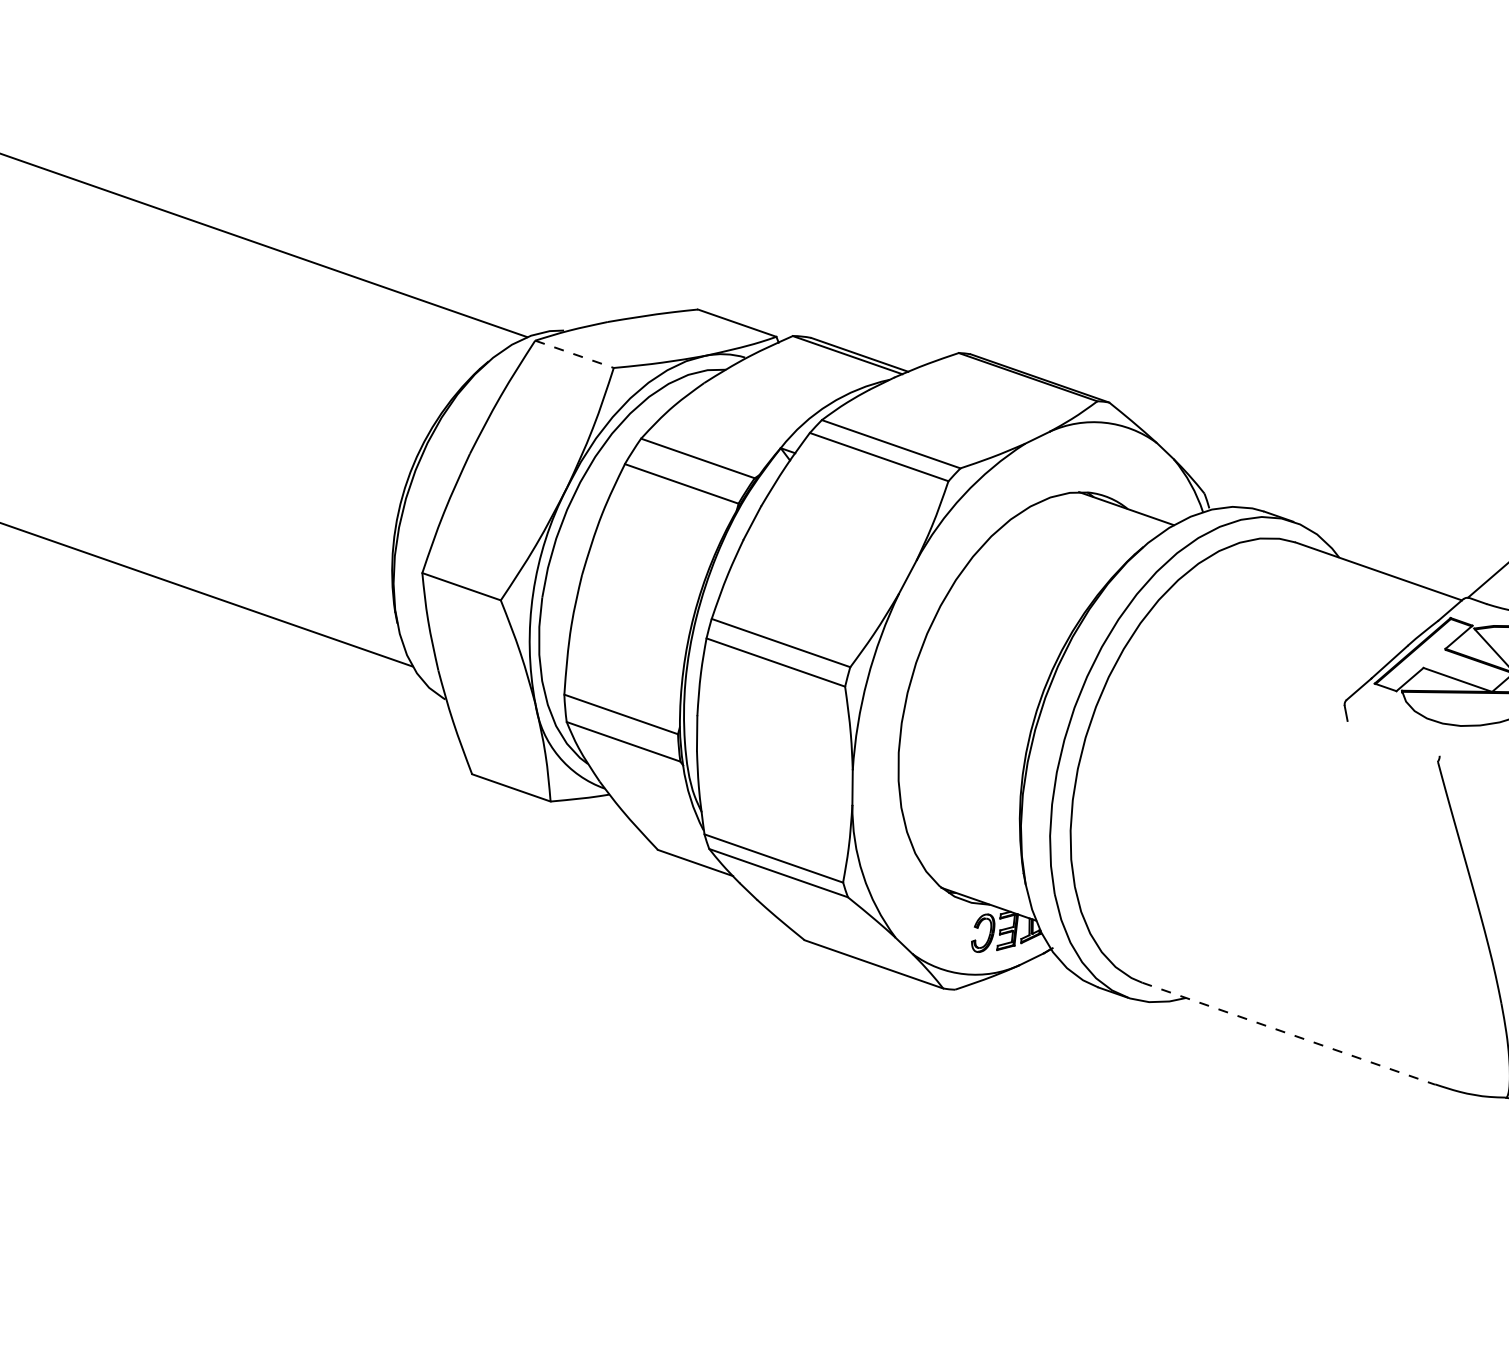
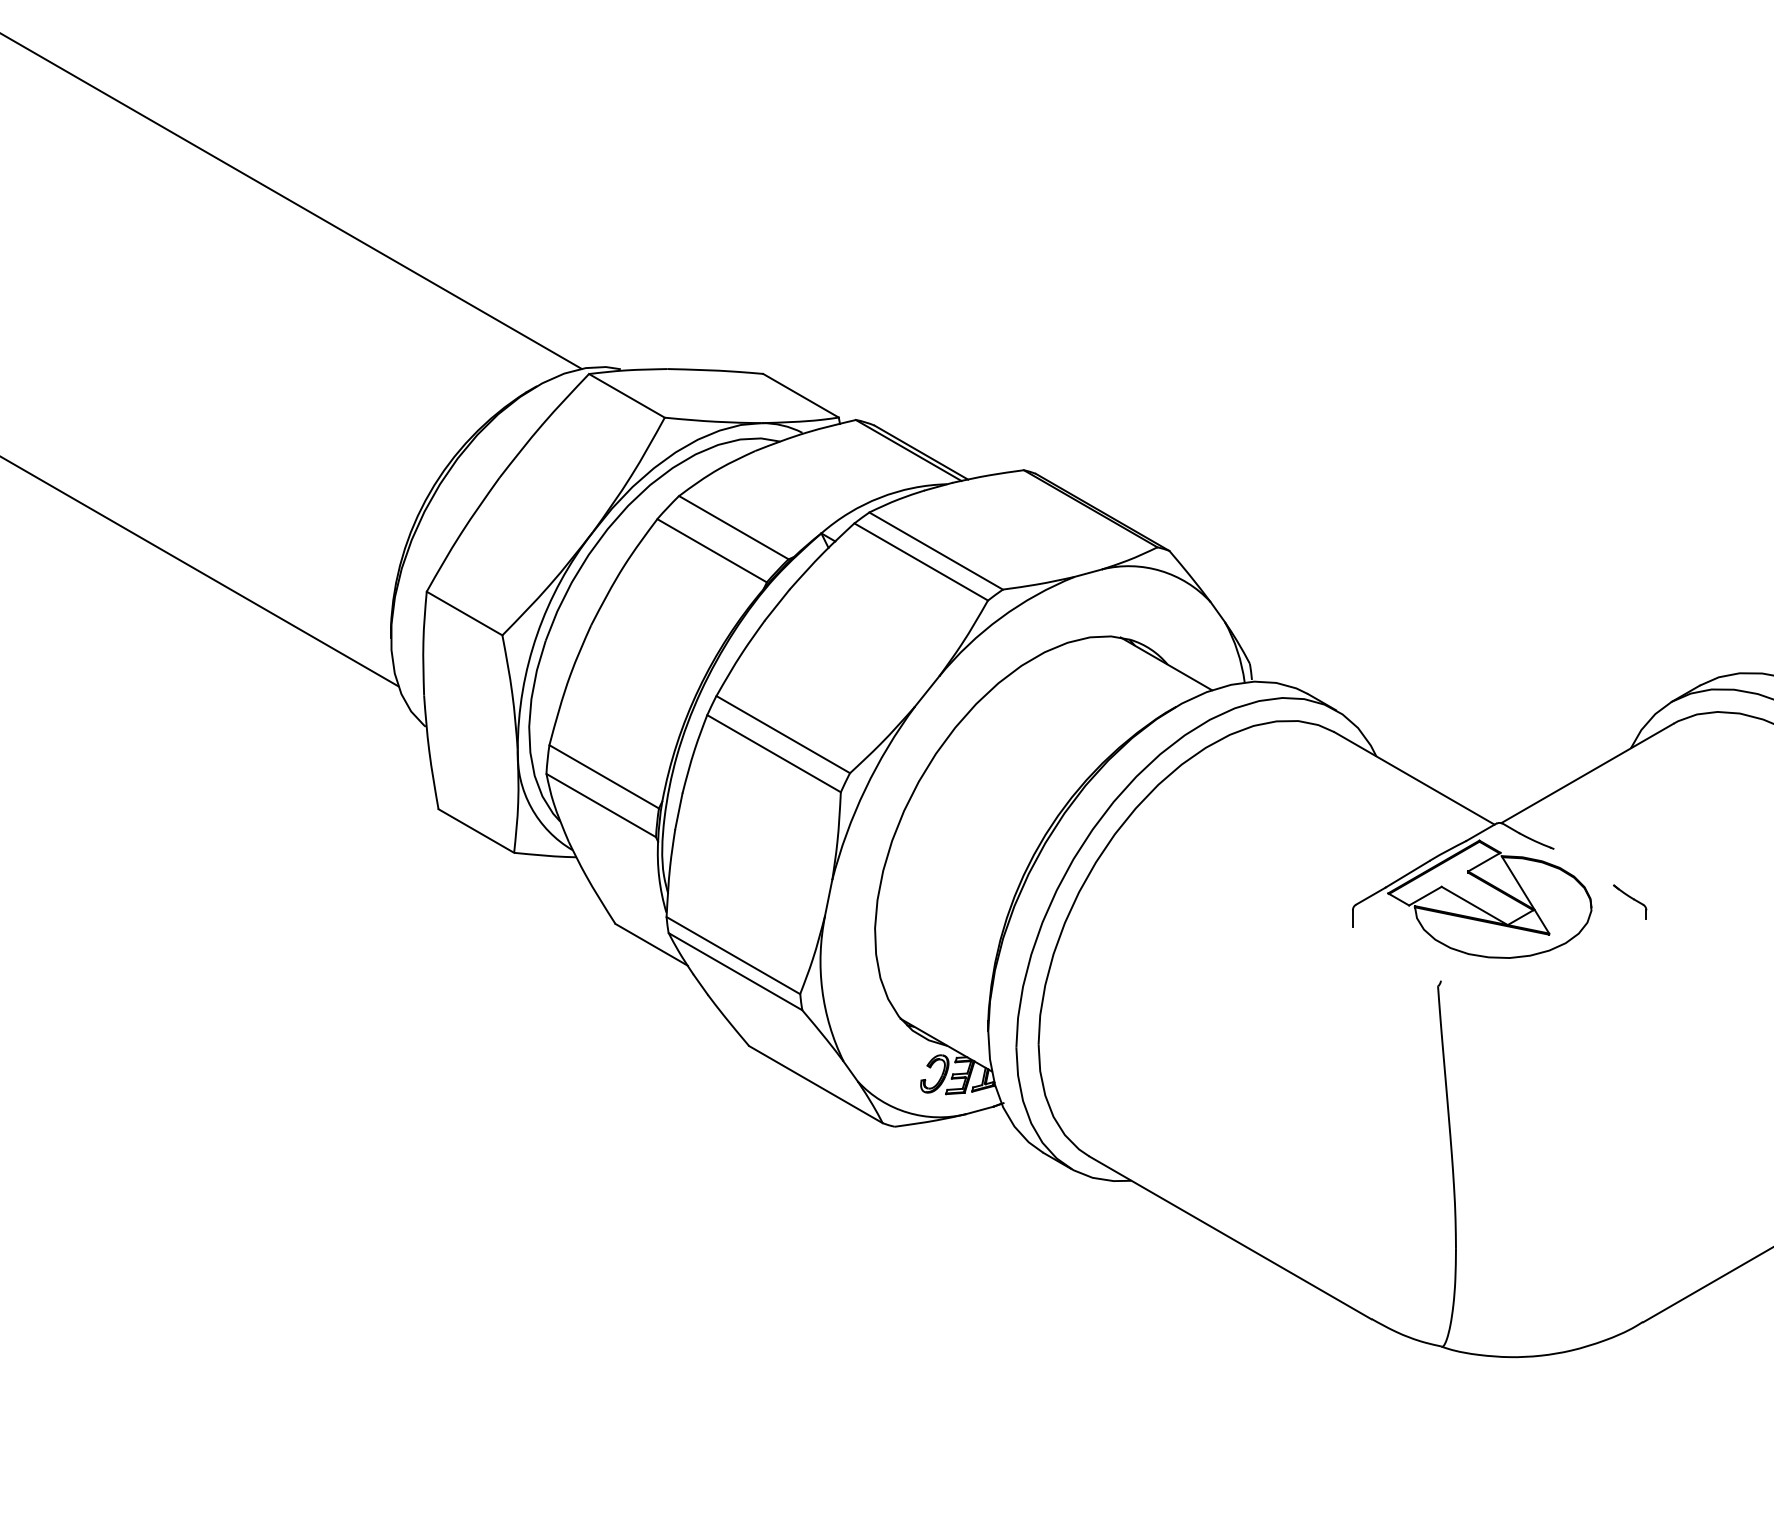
line: (574, 354) -> (626, 395), dashed -> solid
line: (1288, 1033) -> (1230, 1237), dashed -> solid

